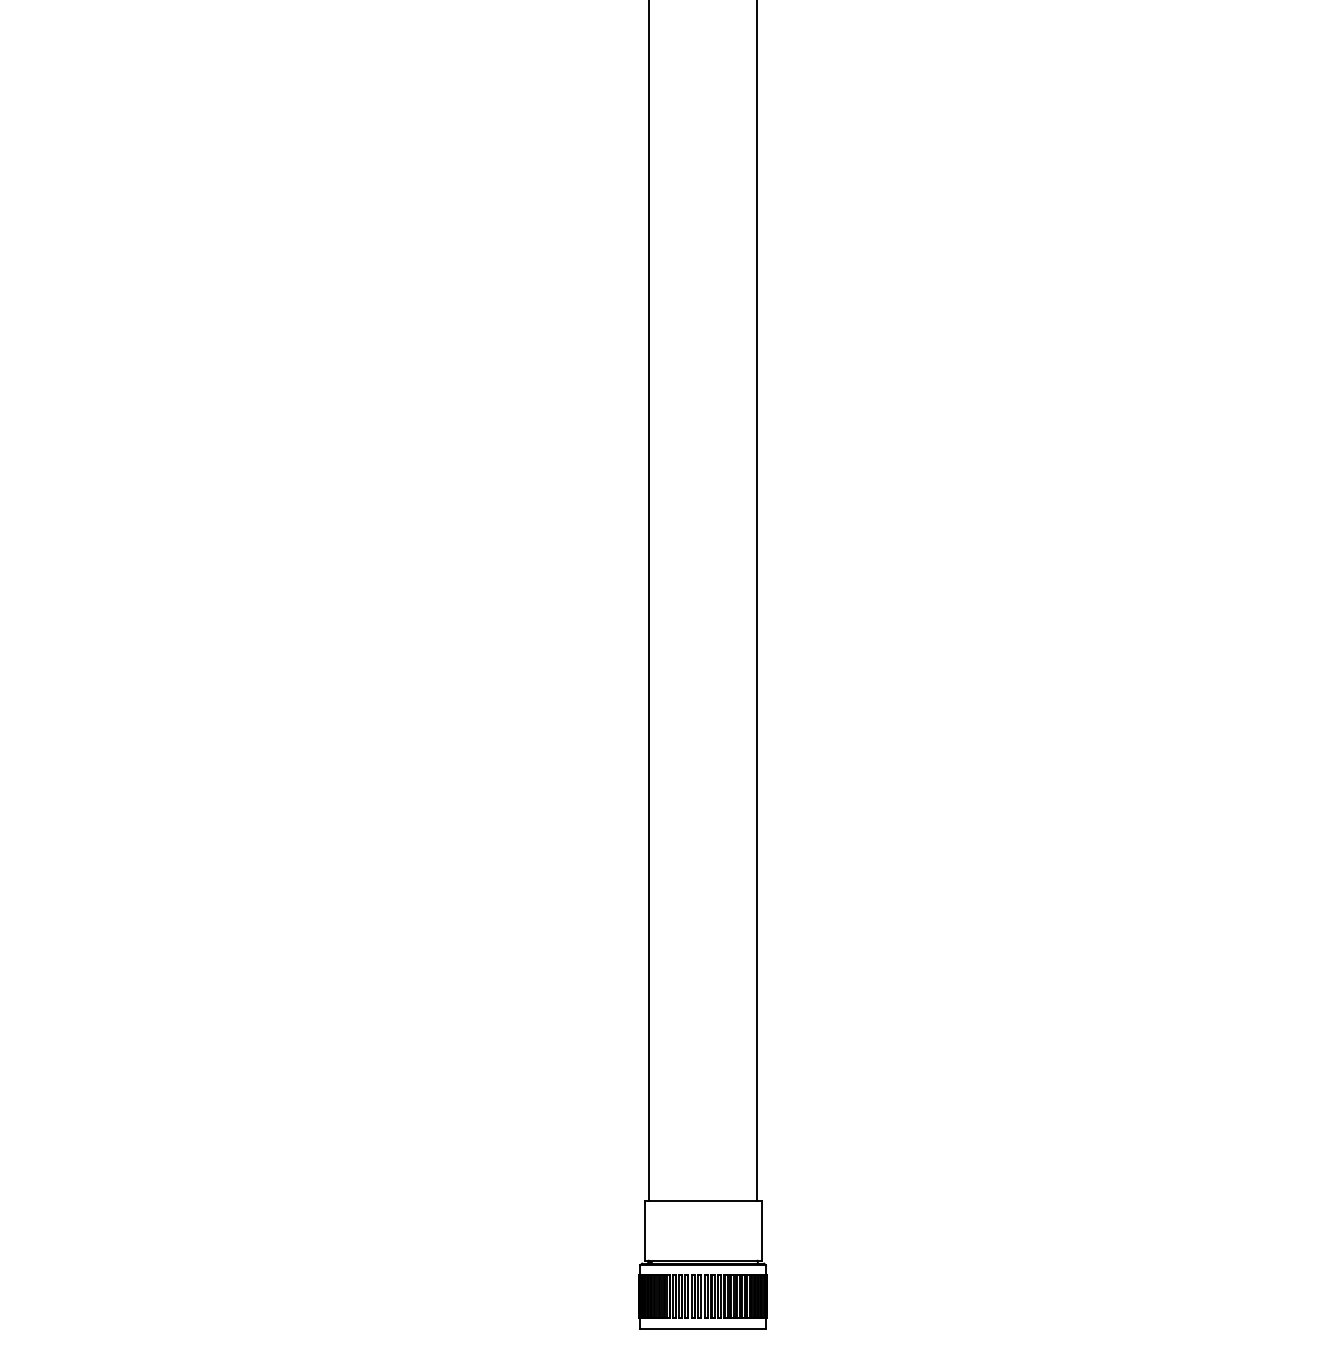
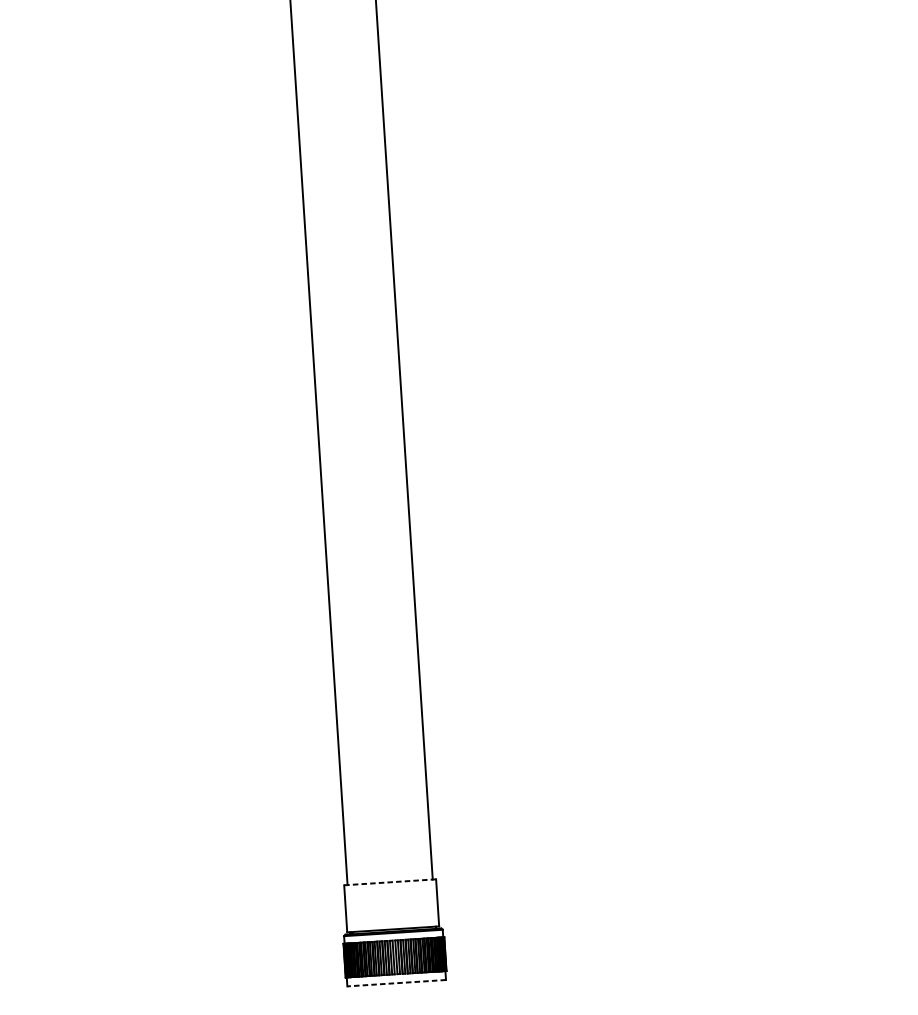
line: (703, 1200) -> (390, 882), solid -> dashed
line: (703, 1329) -> (396, 983), solid -> dashed

